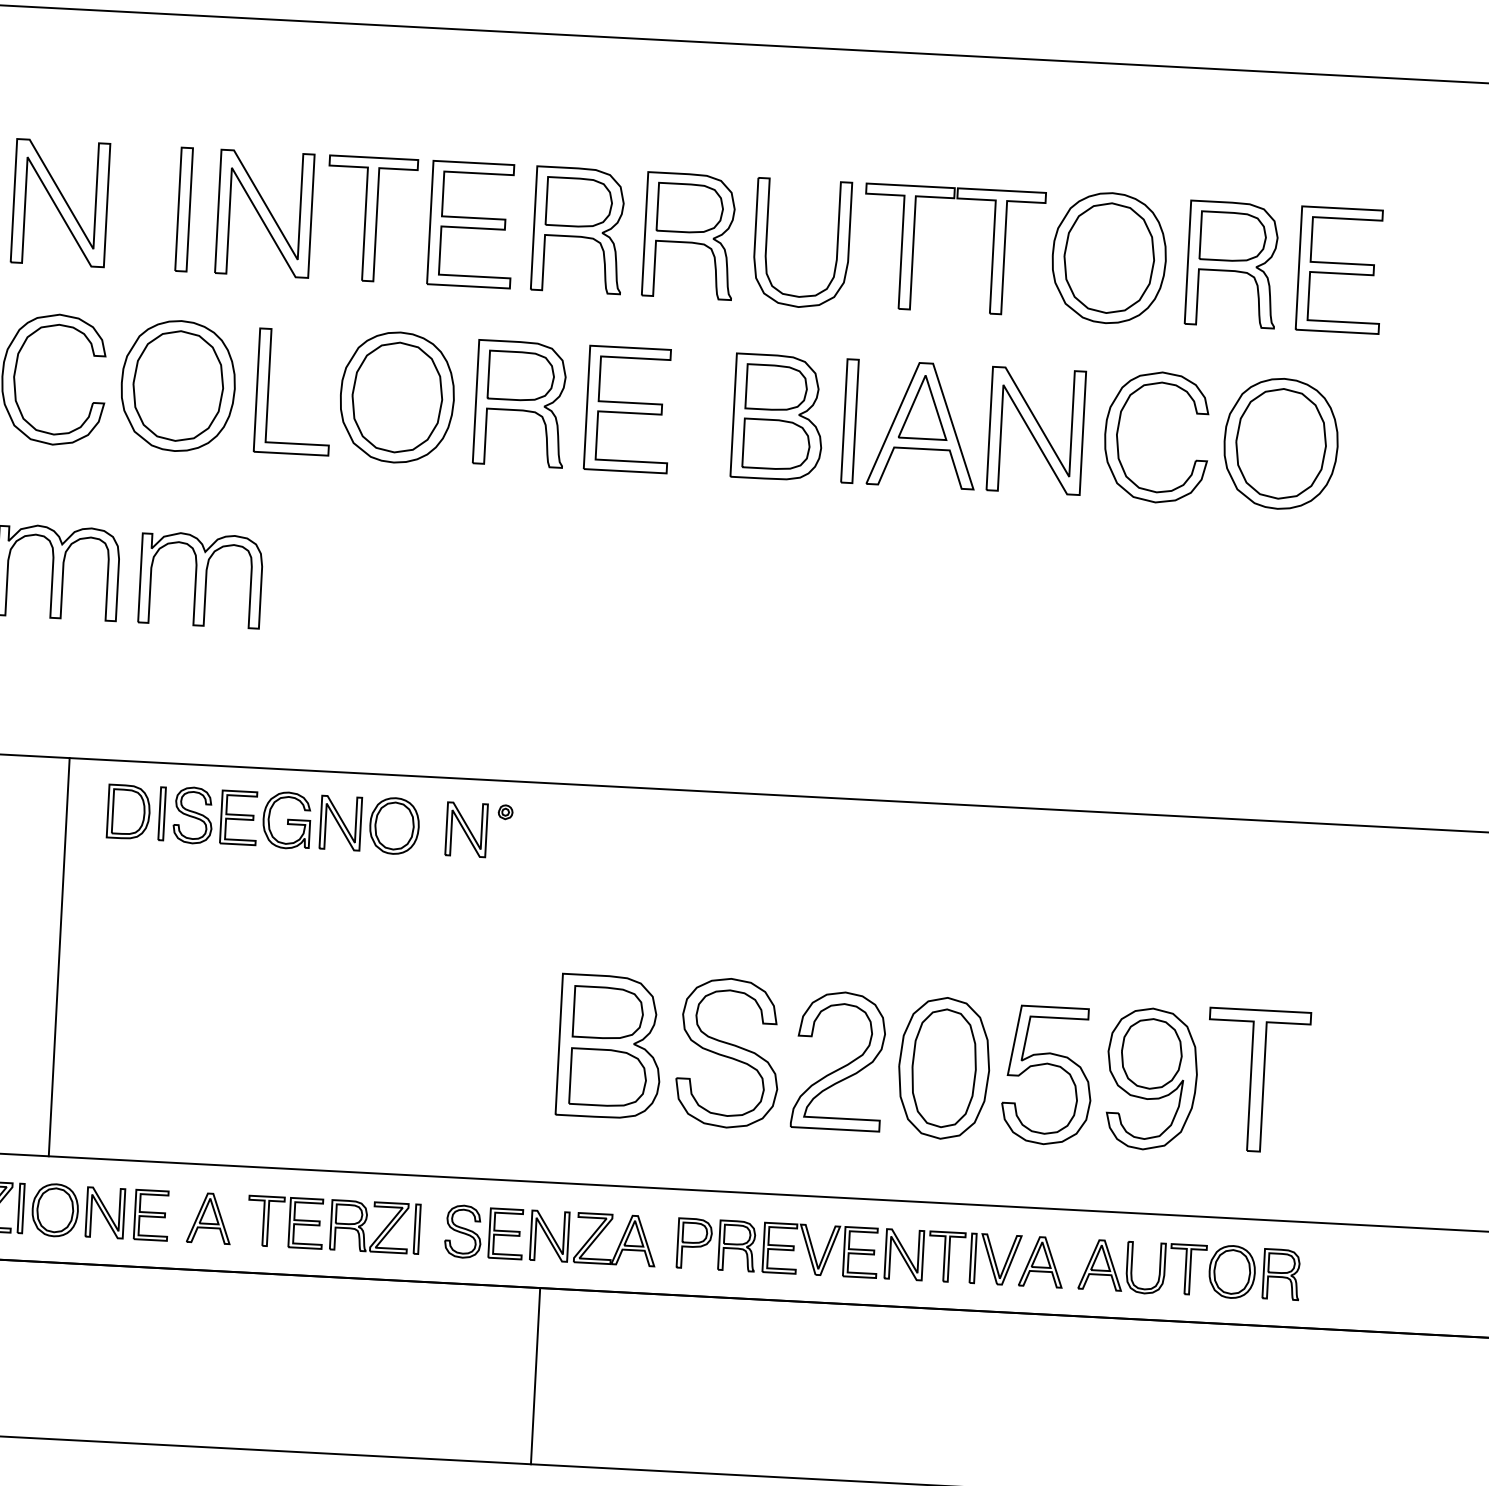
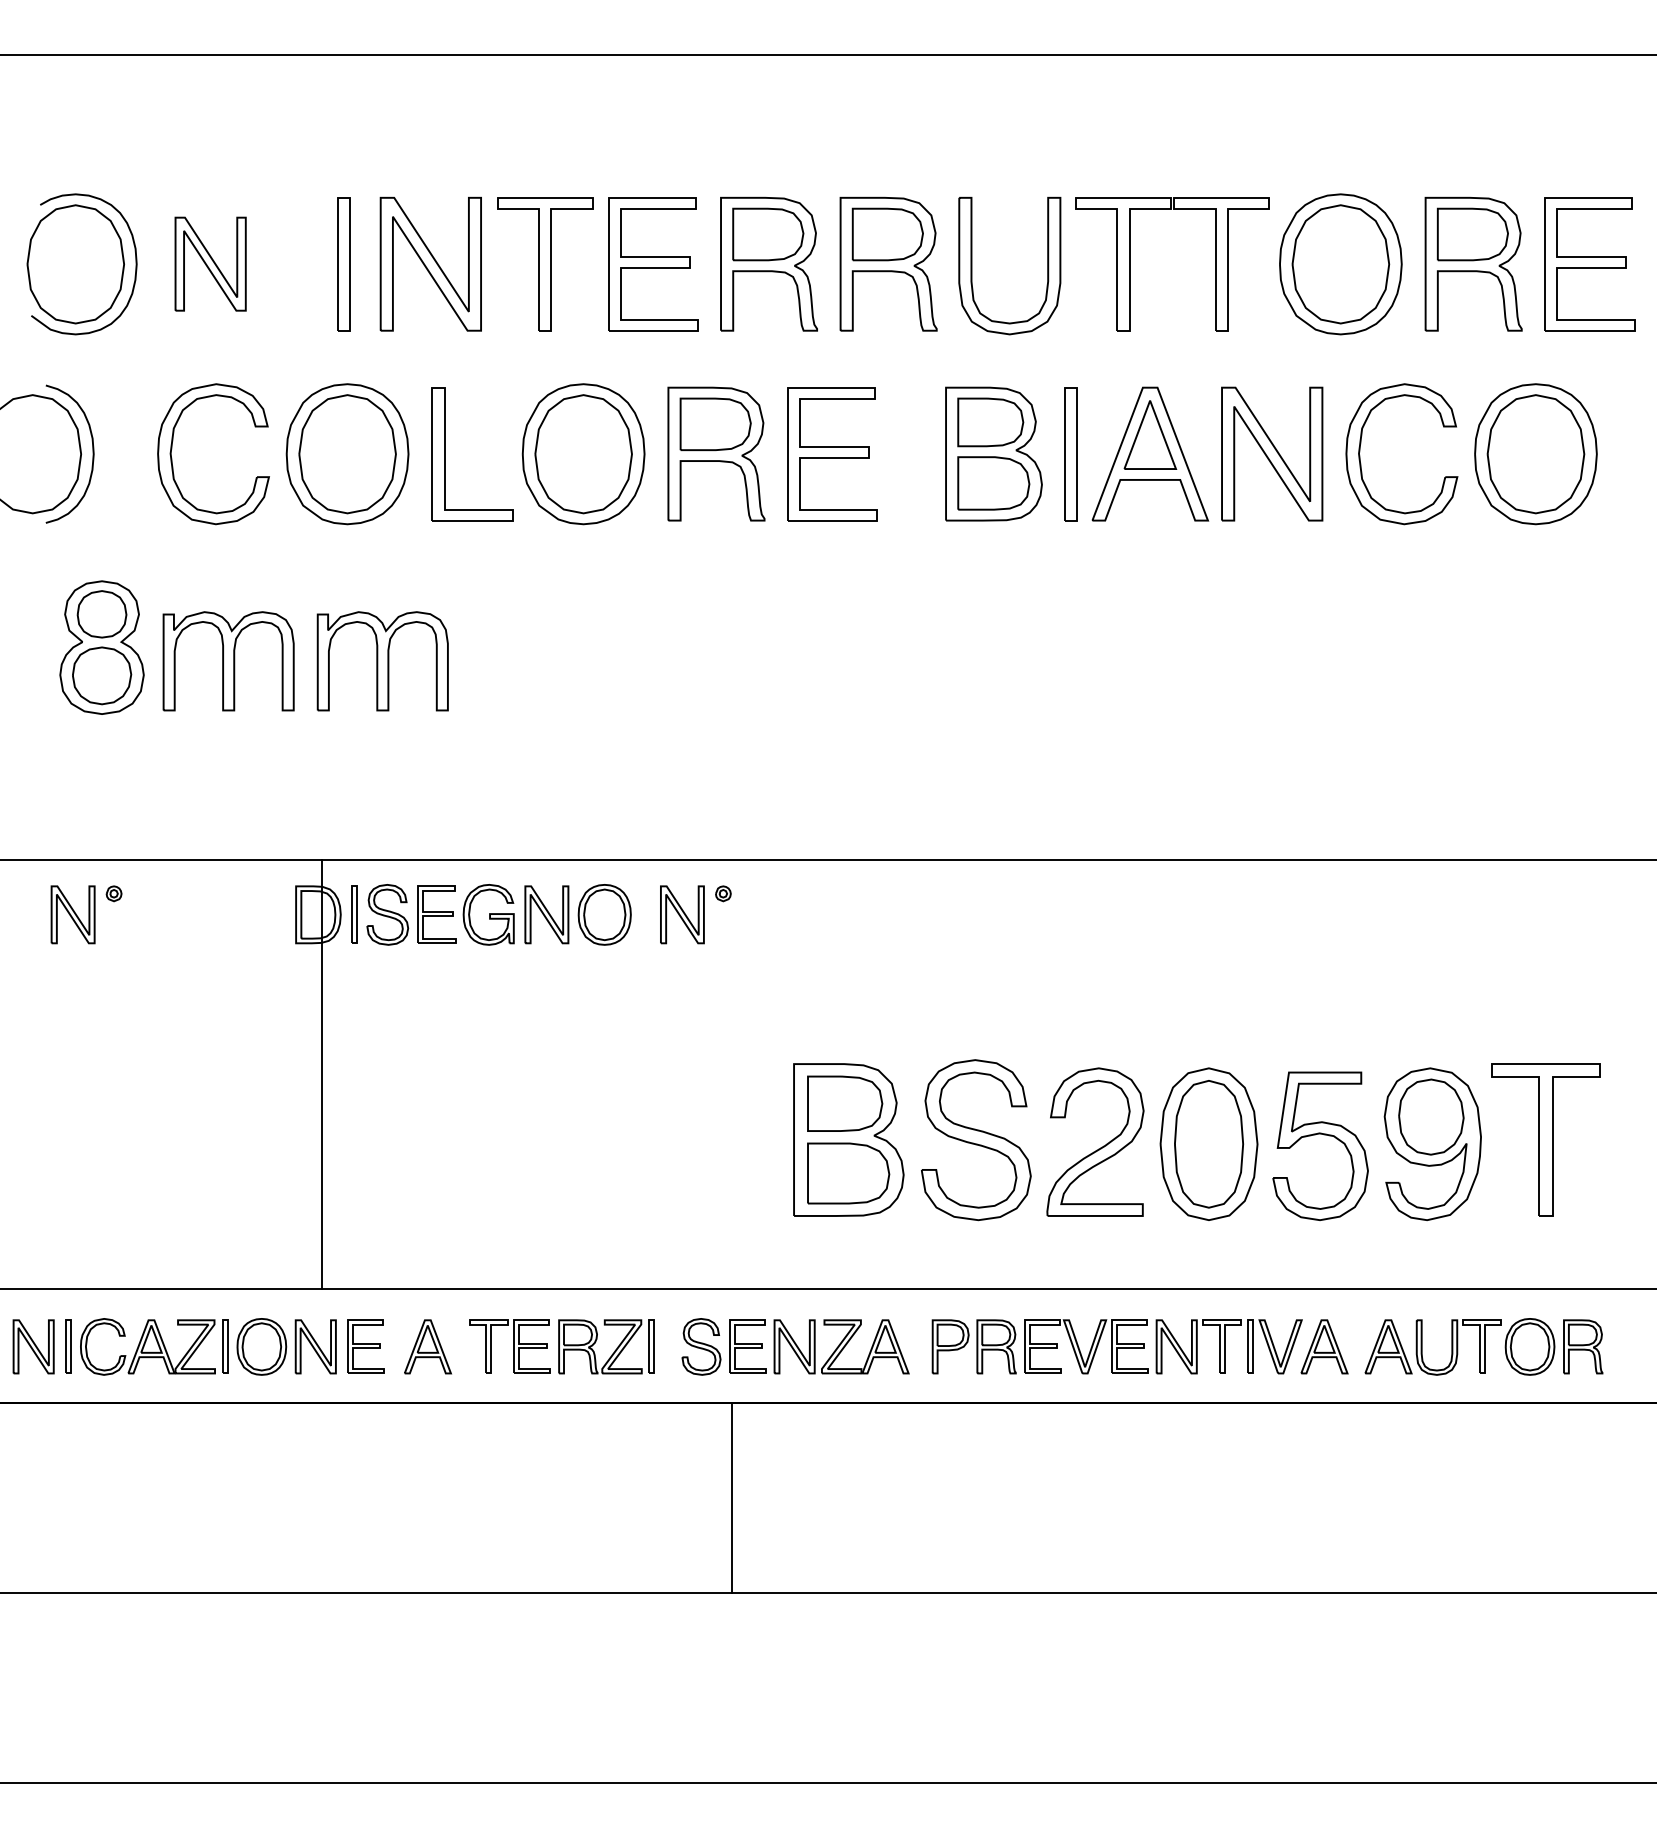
part: (60, 202) -> (210, 263), size x0.7
line: (58, 957) -> (321, 1074), moved
line: (535, 1376) -> (732, 1498), moved

